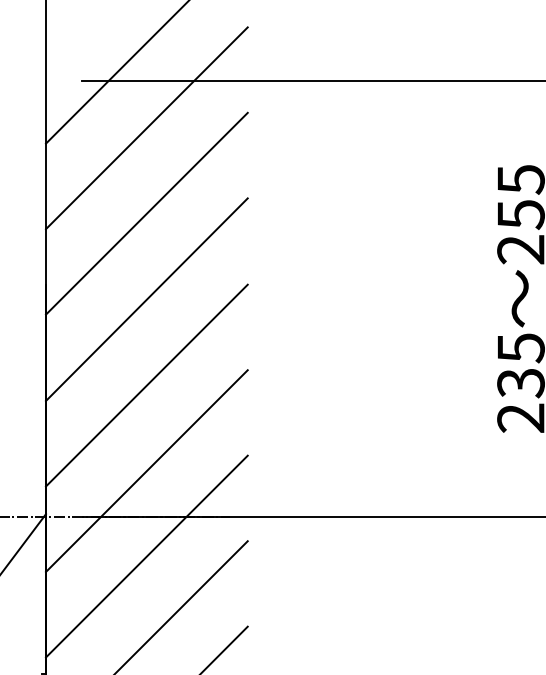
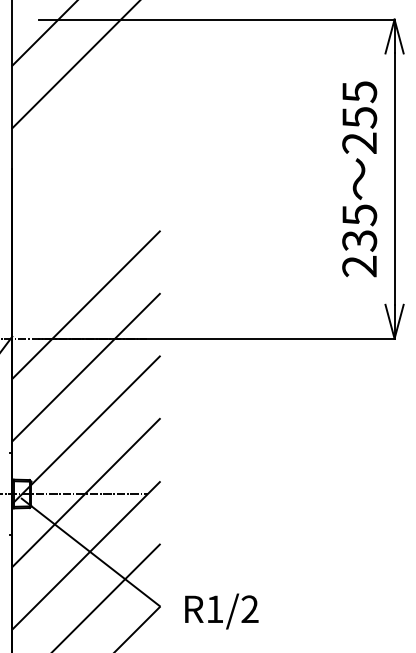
line: (146, 213) -> (85, 116), removed
line: (146, 299) -> (85, 179), removed
line: (146, 385) -> (85, 242), removed

